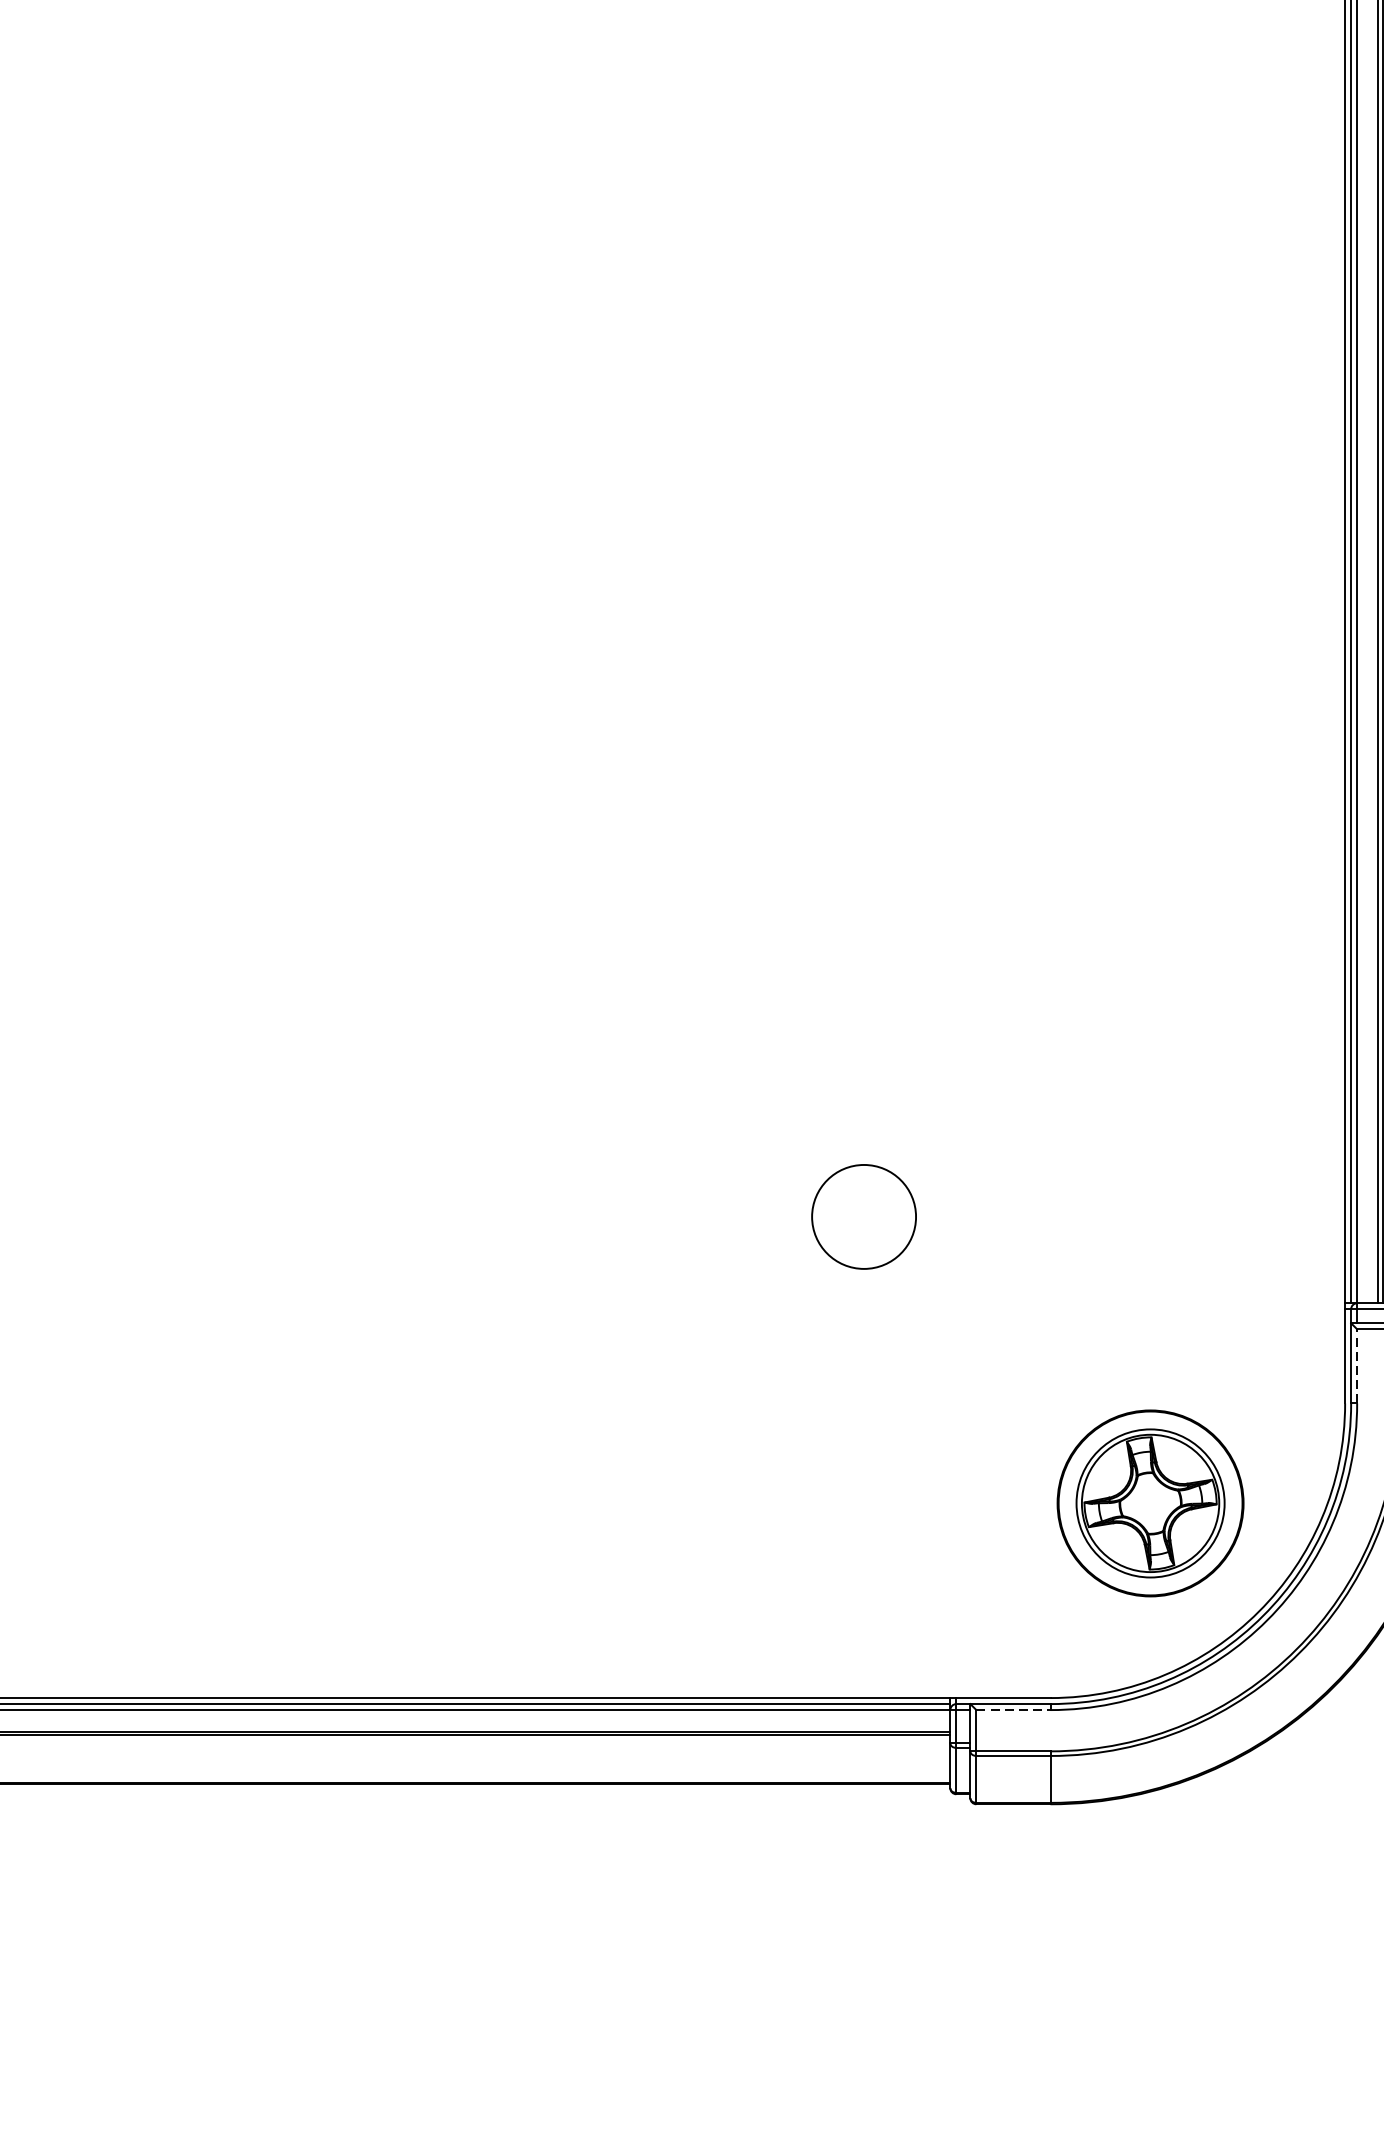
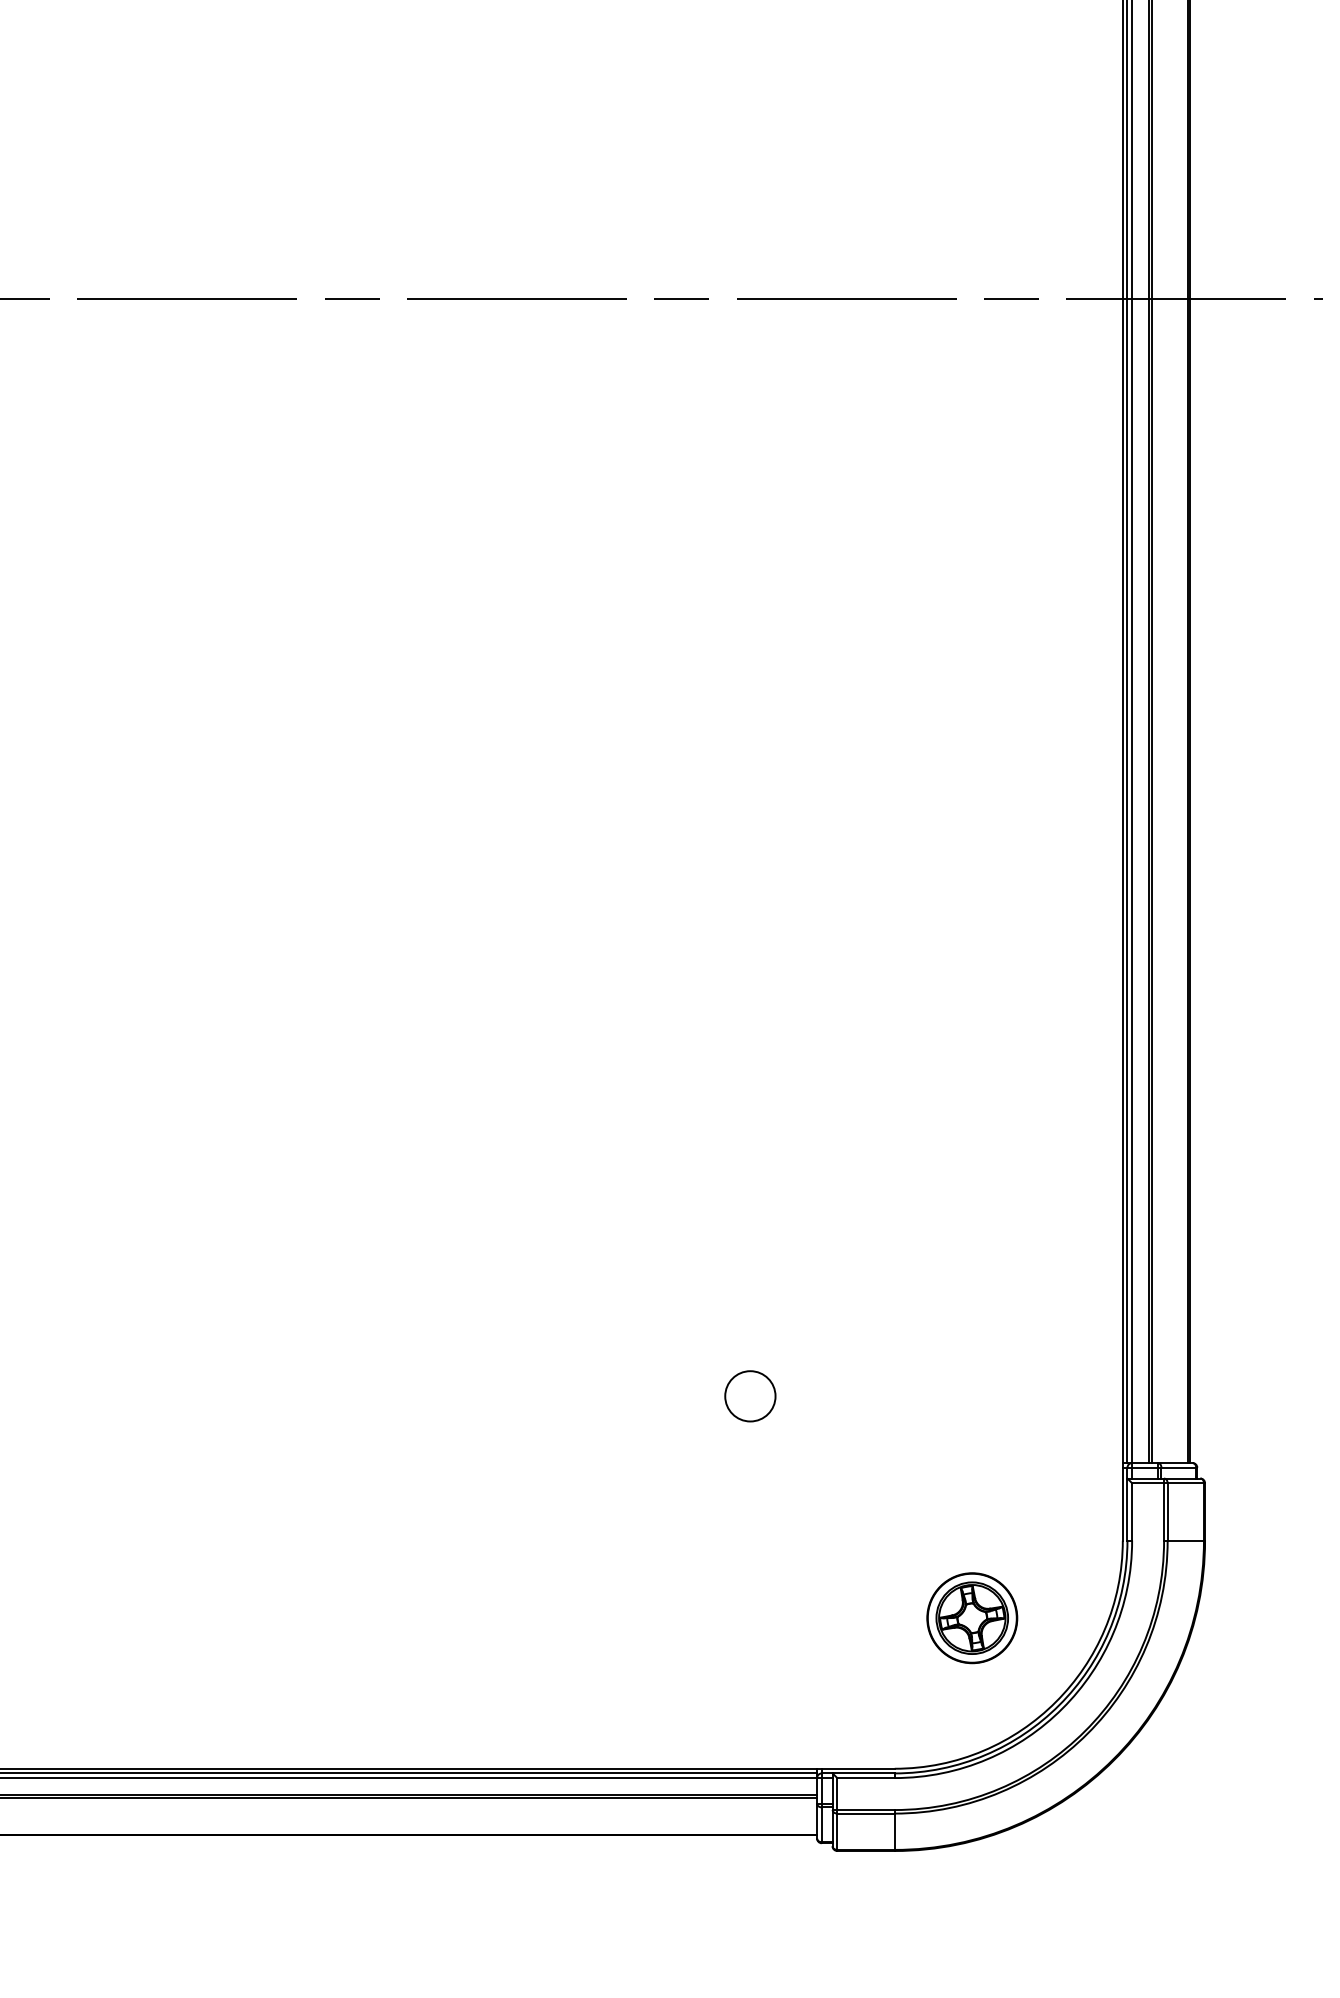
circle: (864, 1217) -> (750, 1396), size x0.62
line: (1357, 1365) -> (1132, 1511), dashed -> solid
part: (1150, 1503) -> (972, 1618), size x0.62
line: (1014, 1710) -> (866, 1778), dashed -> solid

